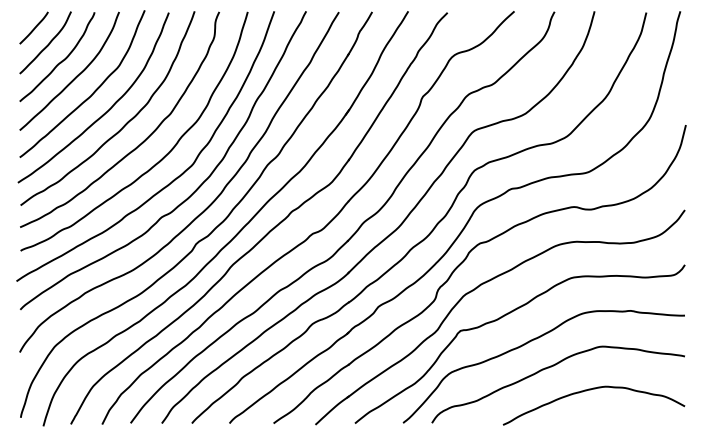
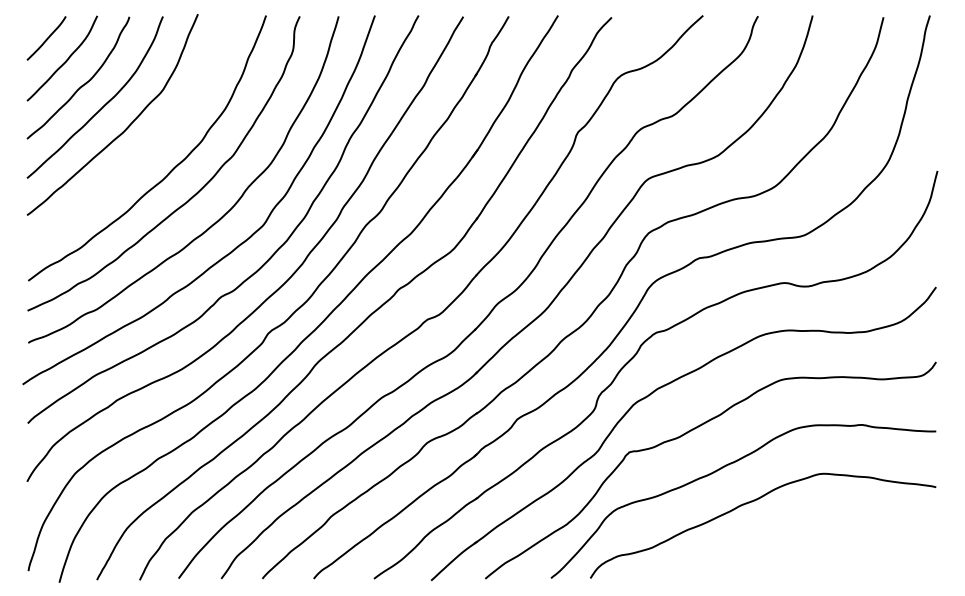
curve: (107, 110) -> (146, 151), removed
curve: (590, 390) -> (806, 533), removed

